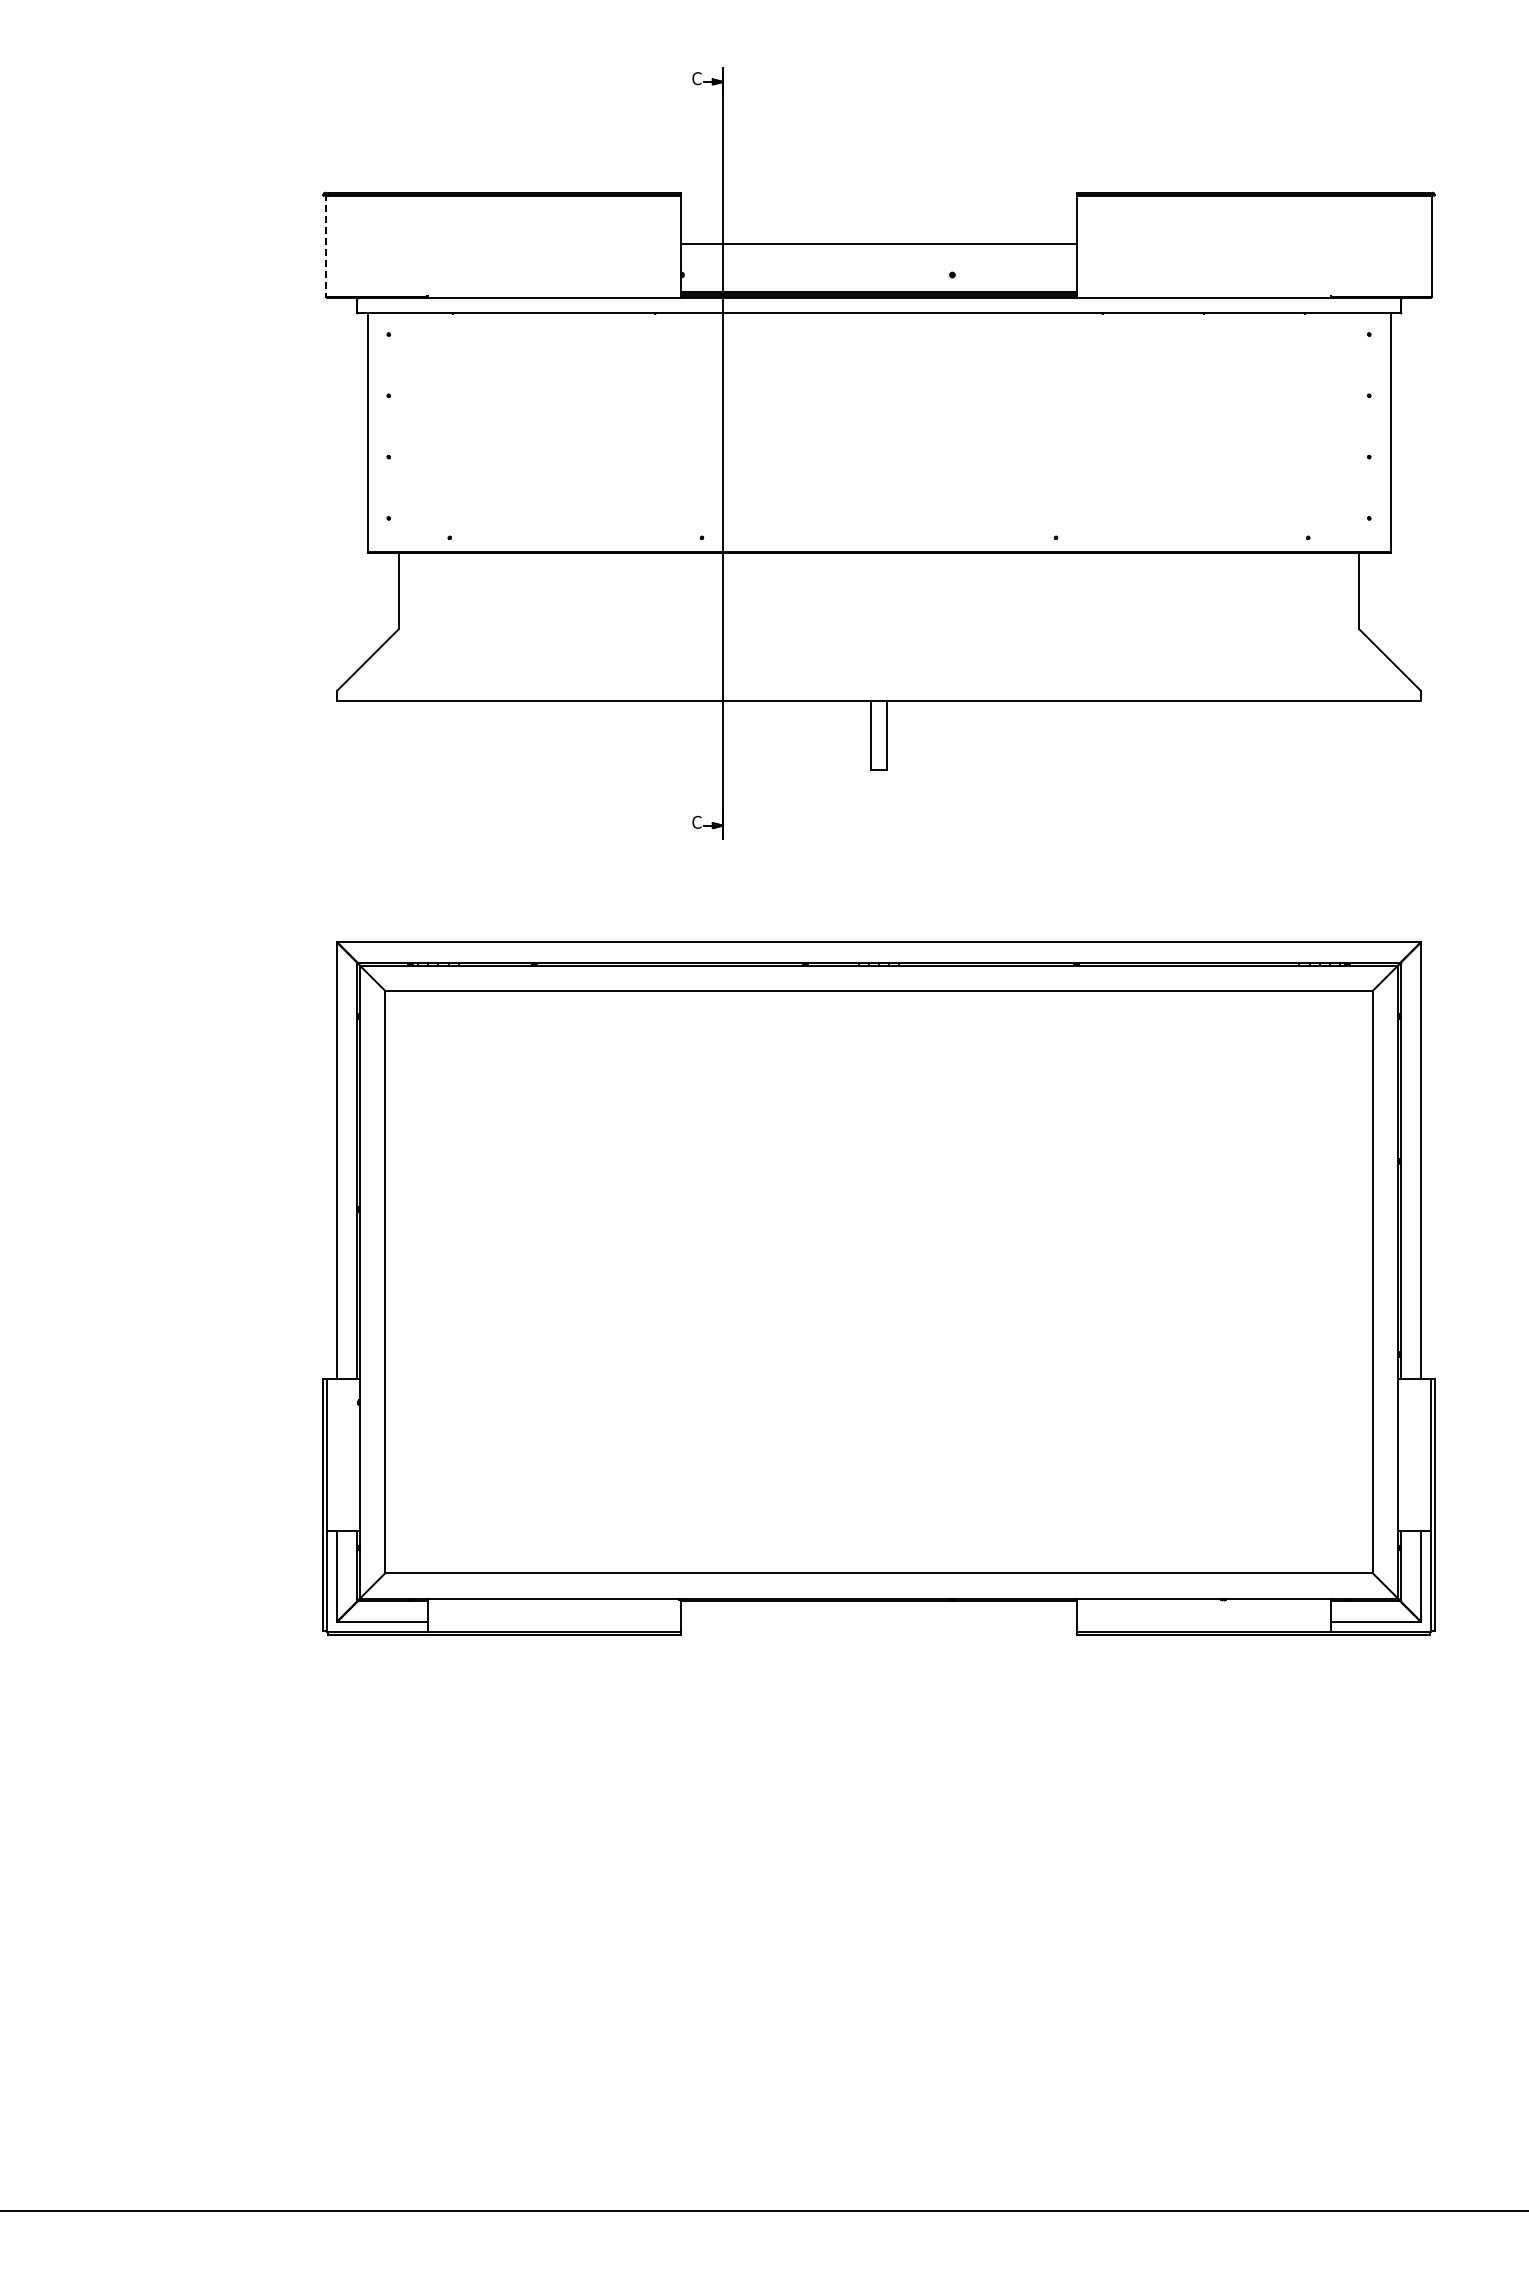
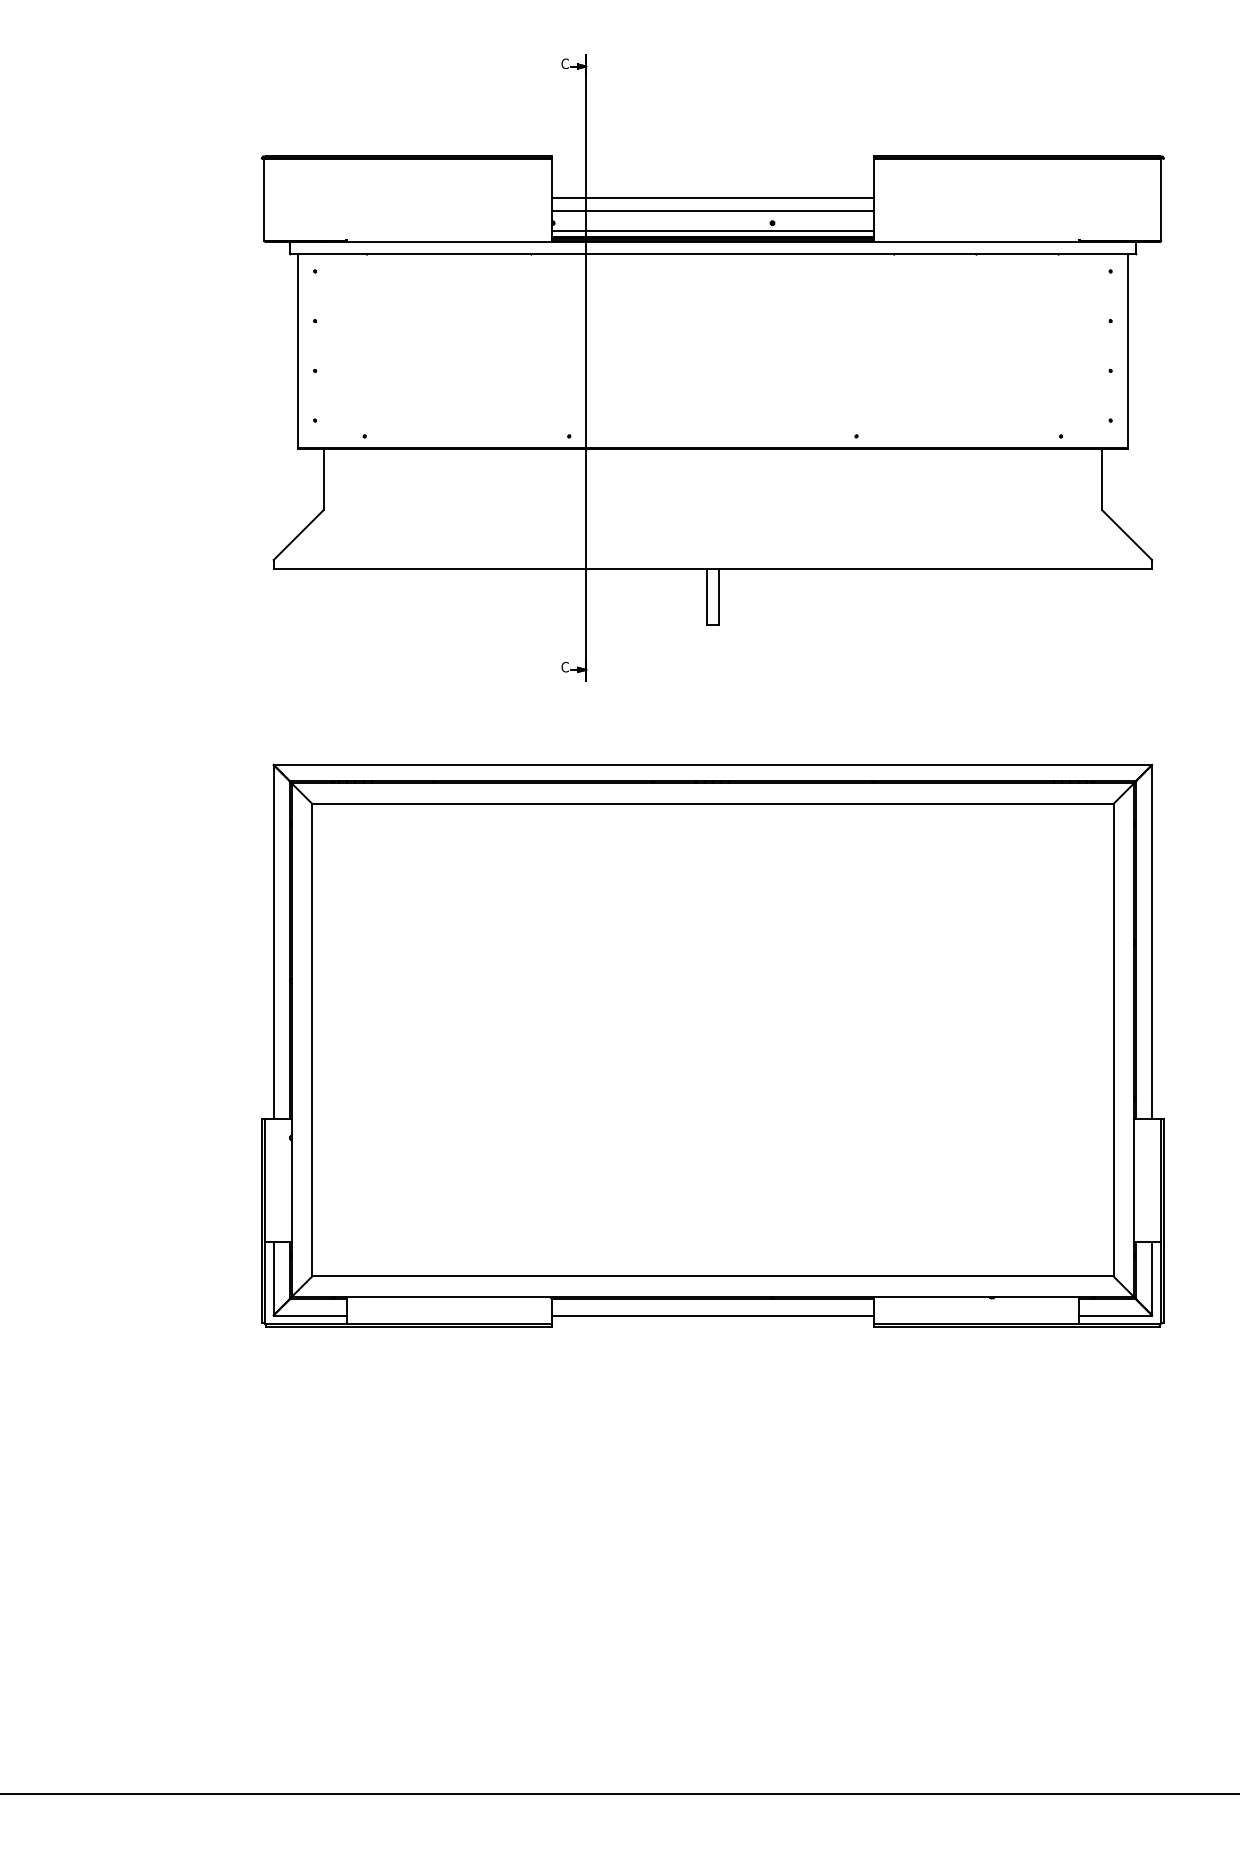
line: (326, 245) -> (264, 199), dashed -> solid
line: (878, 259) -> (712, 210), added
line: (878, 285) -> (712, 231), added
line: (878, 1621) -> (712, 1315), added

